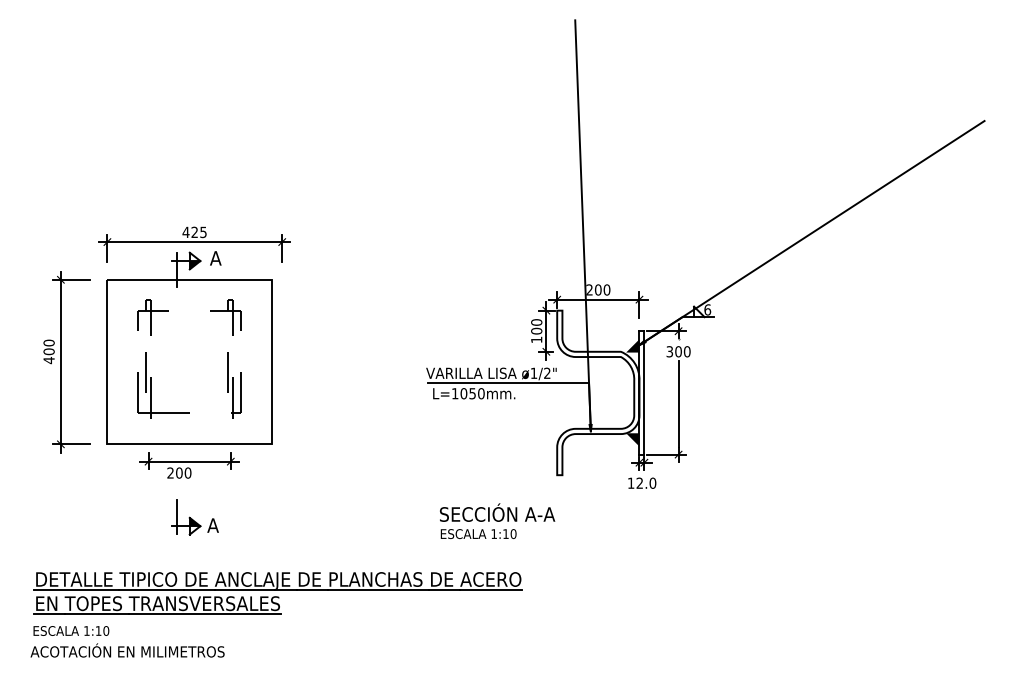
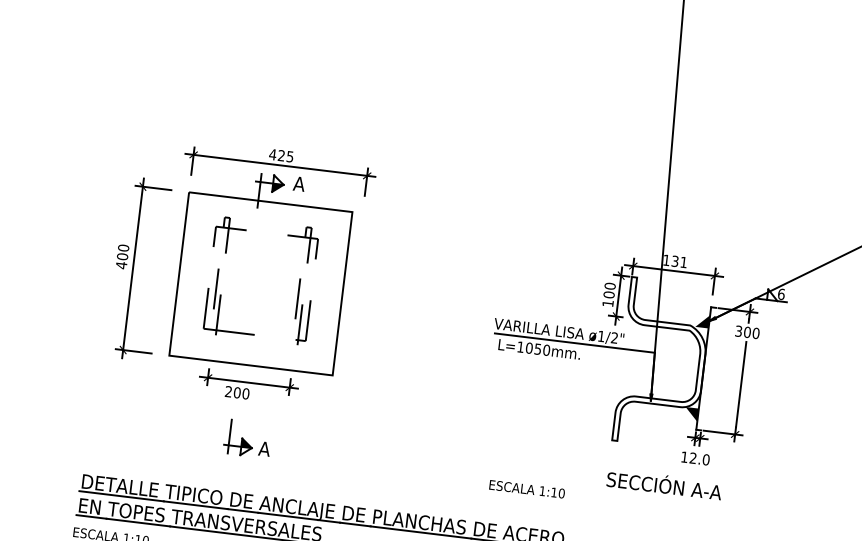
text: (598, 289) -> (675, 260), 200 -> 131
line: (644, 392) -> (708, 368), removed
text: (497, 512) -> (664, 484), moved

